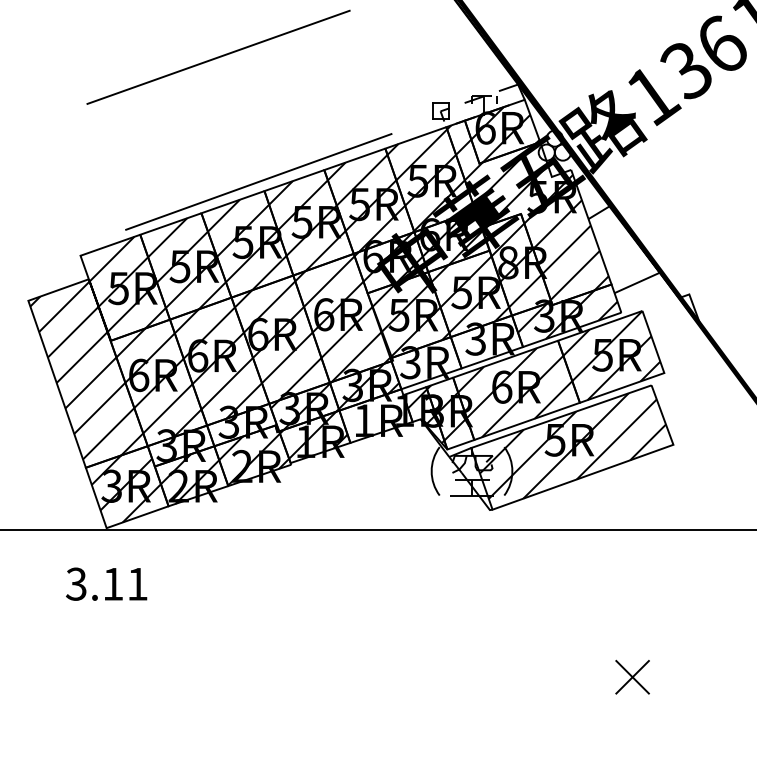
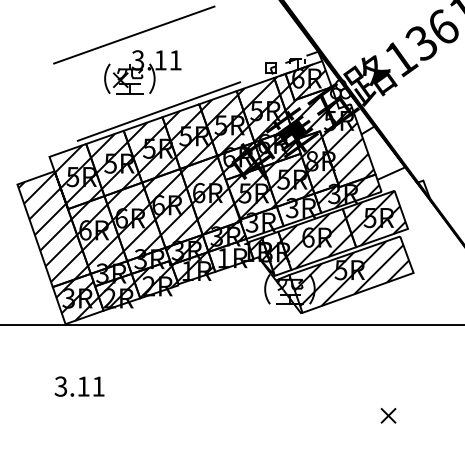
part: (231, 118) -> (142, 72), added
text: (106, 584) -> (79, 386), moved
part: (632, 676) -> (388, 415), size x0.71

